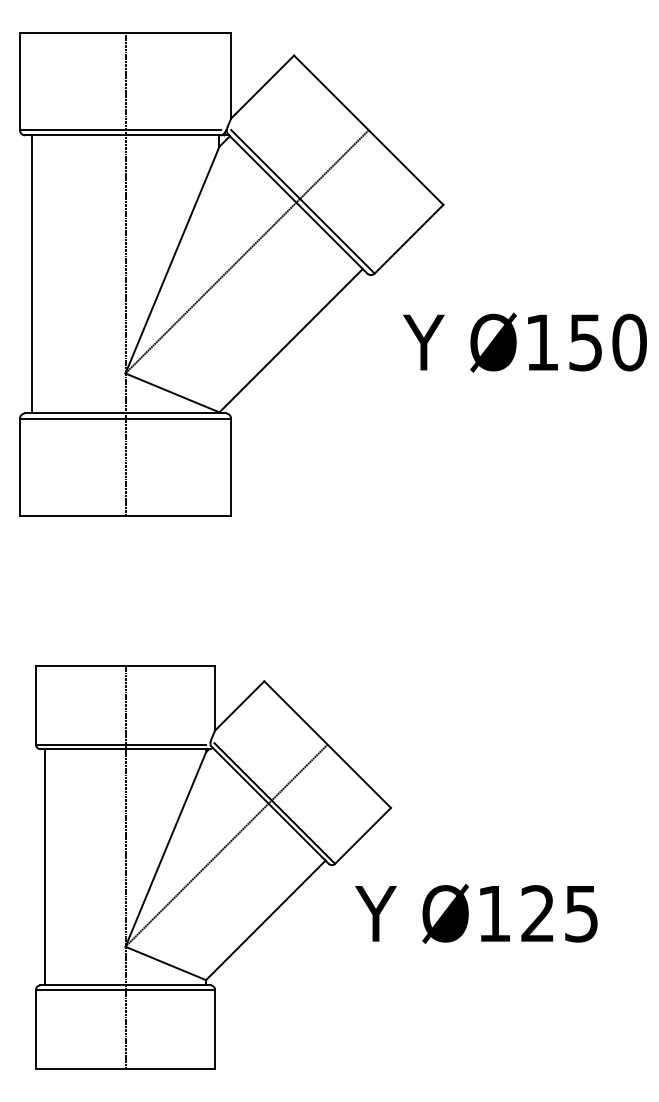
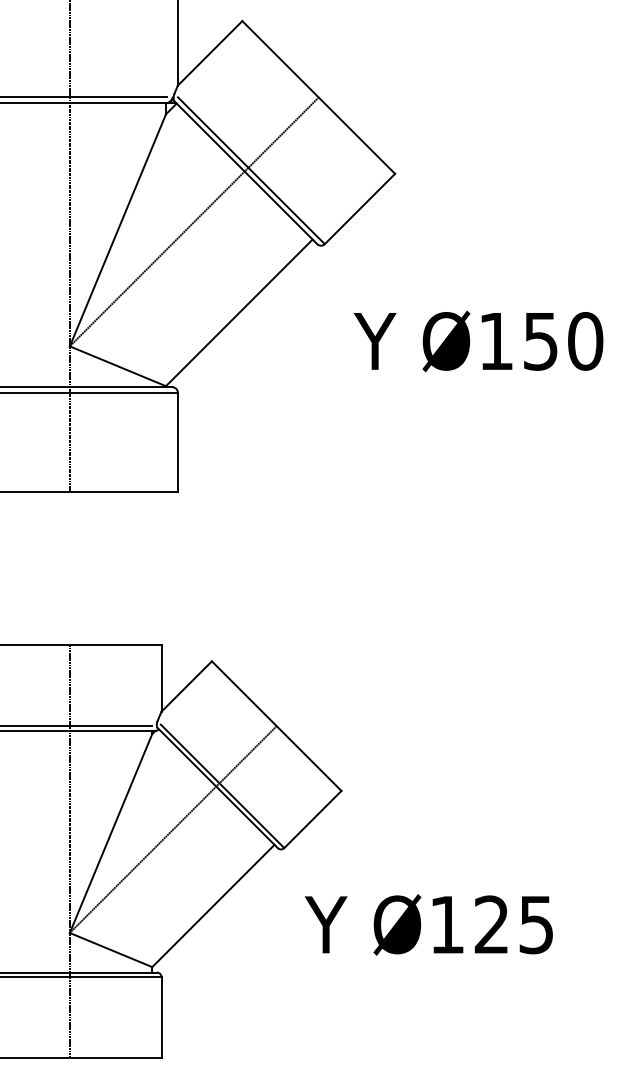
text: (524, 342) -> (478, 341), moved
text: (476, 913) -> (428, 924), moved

